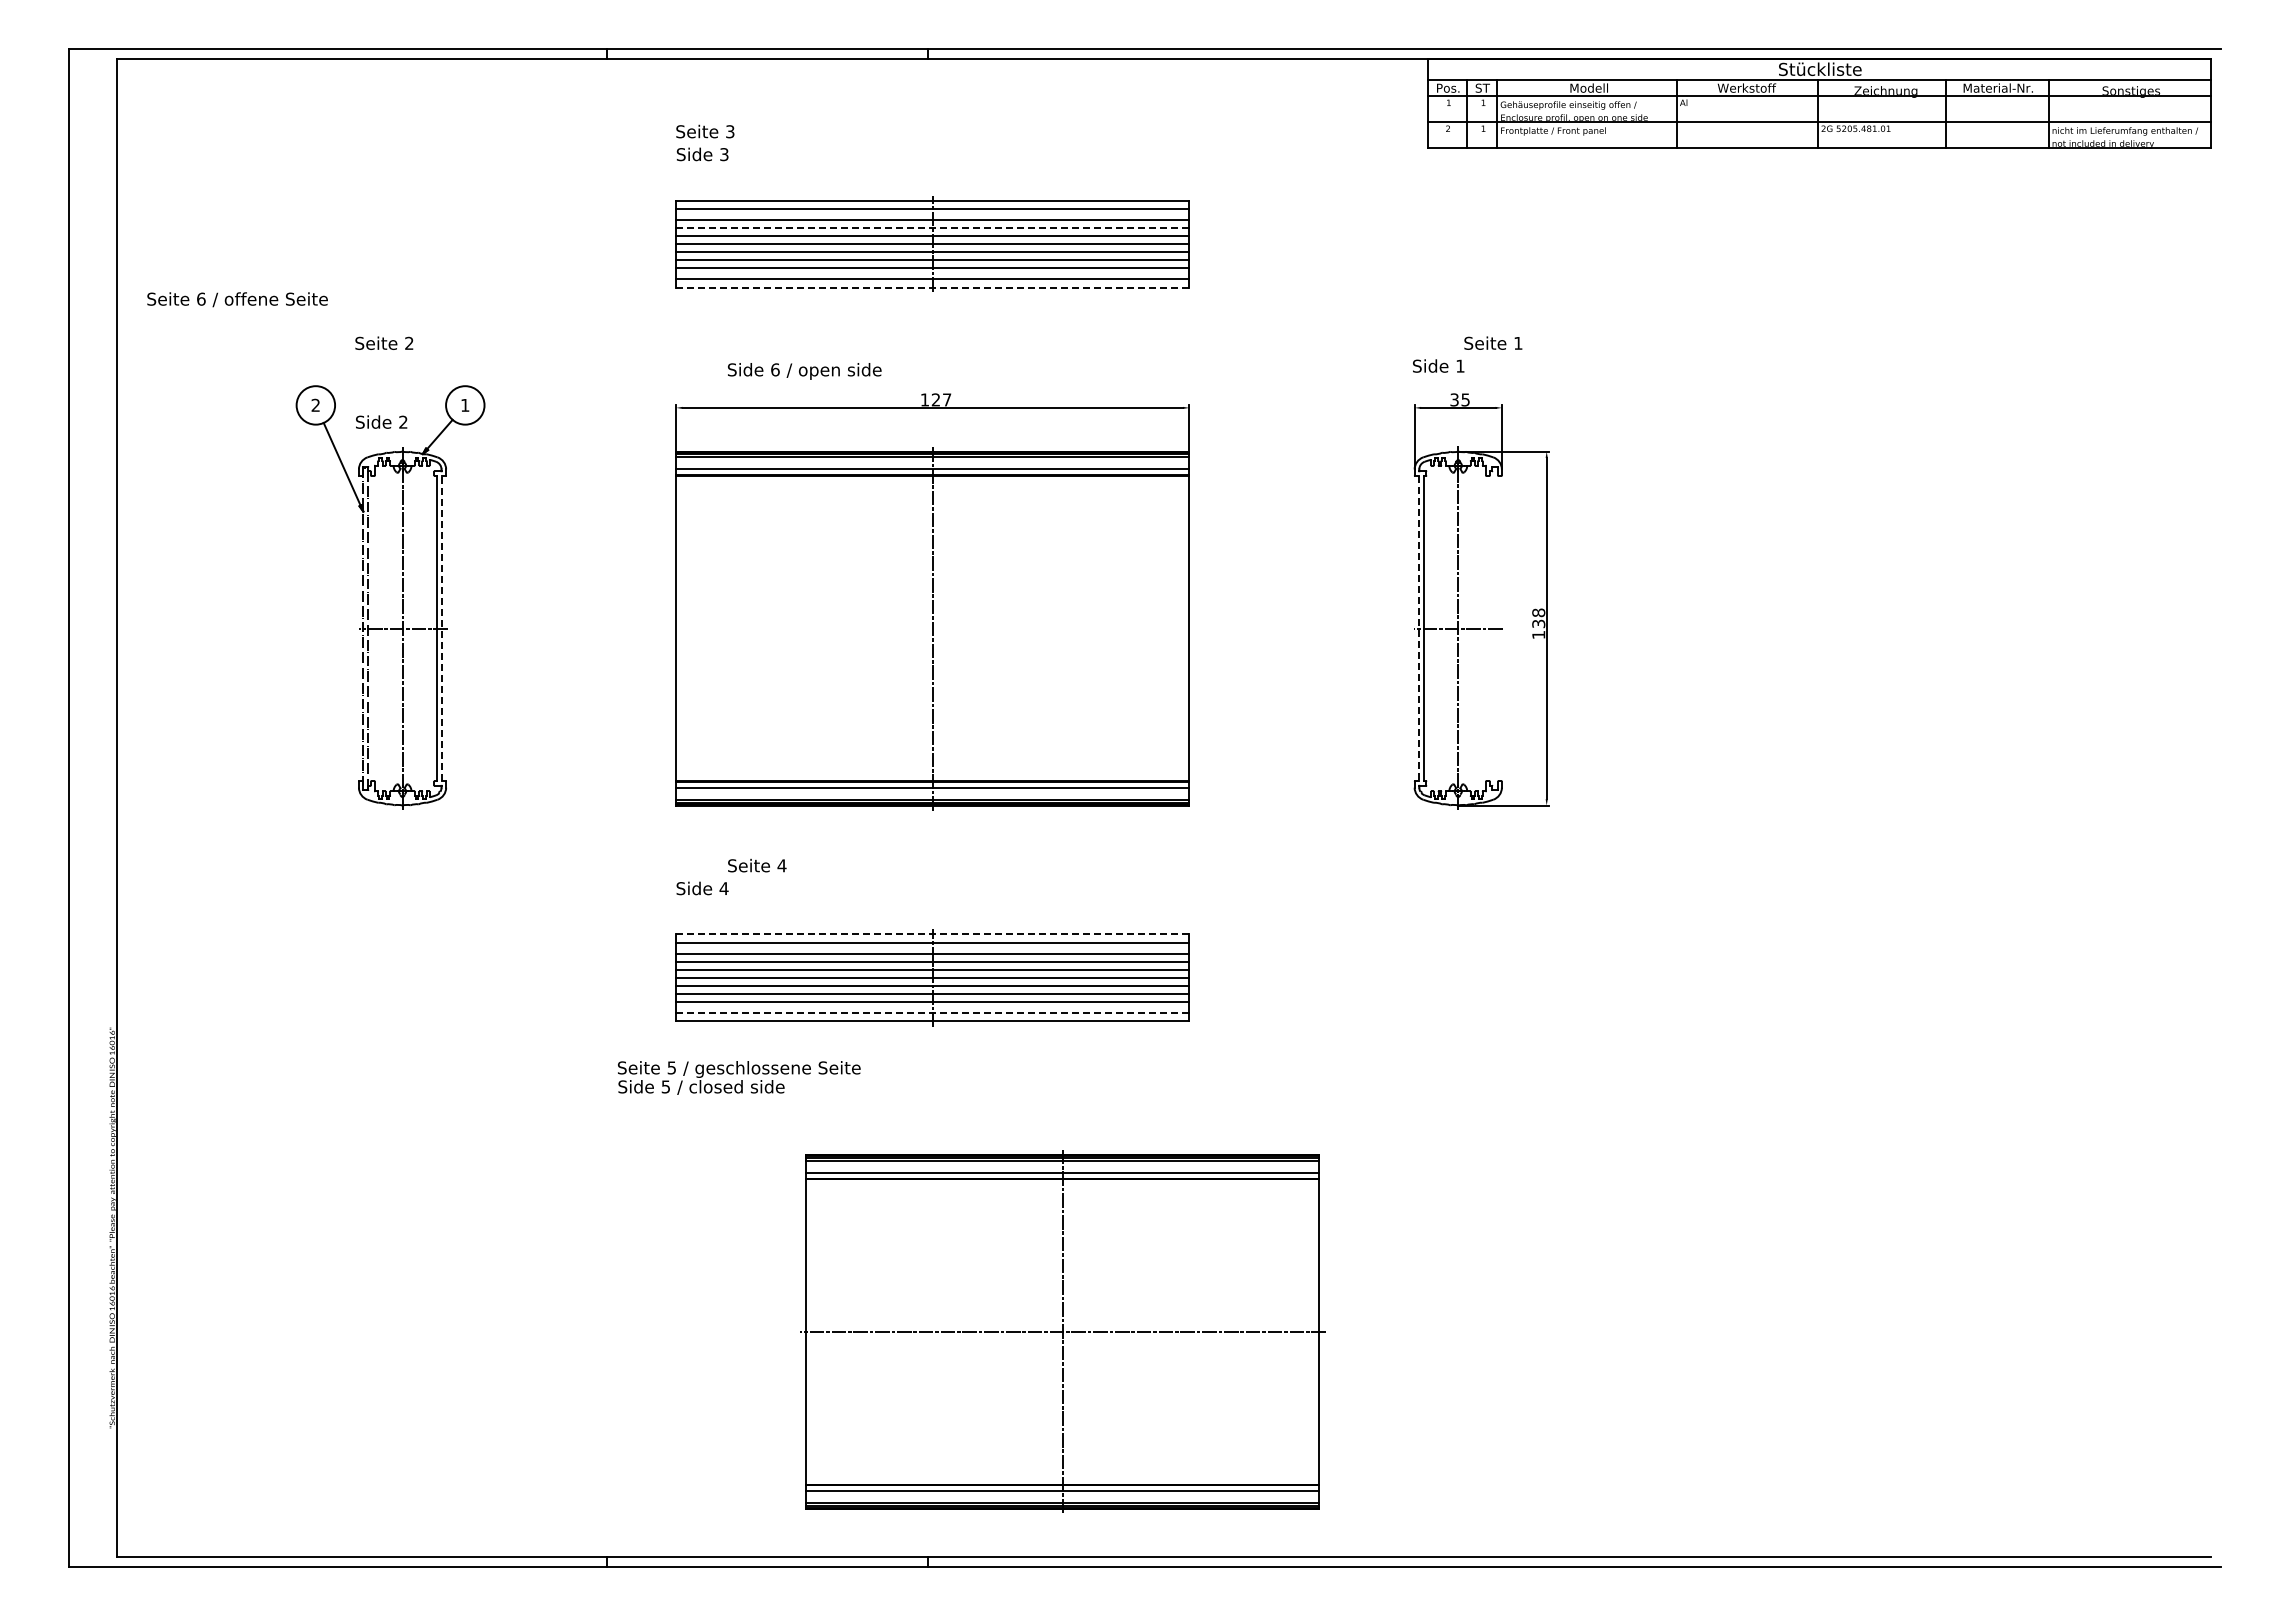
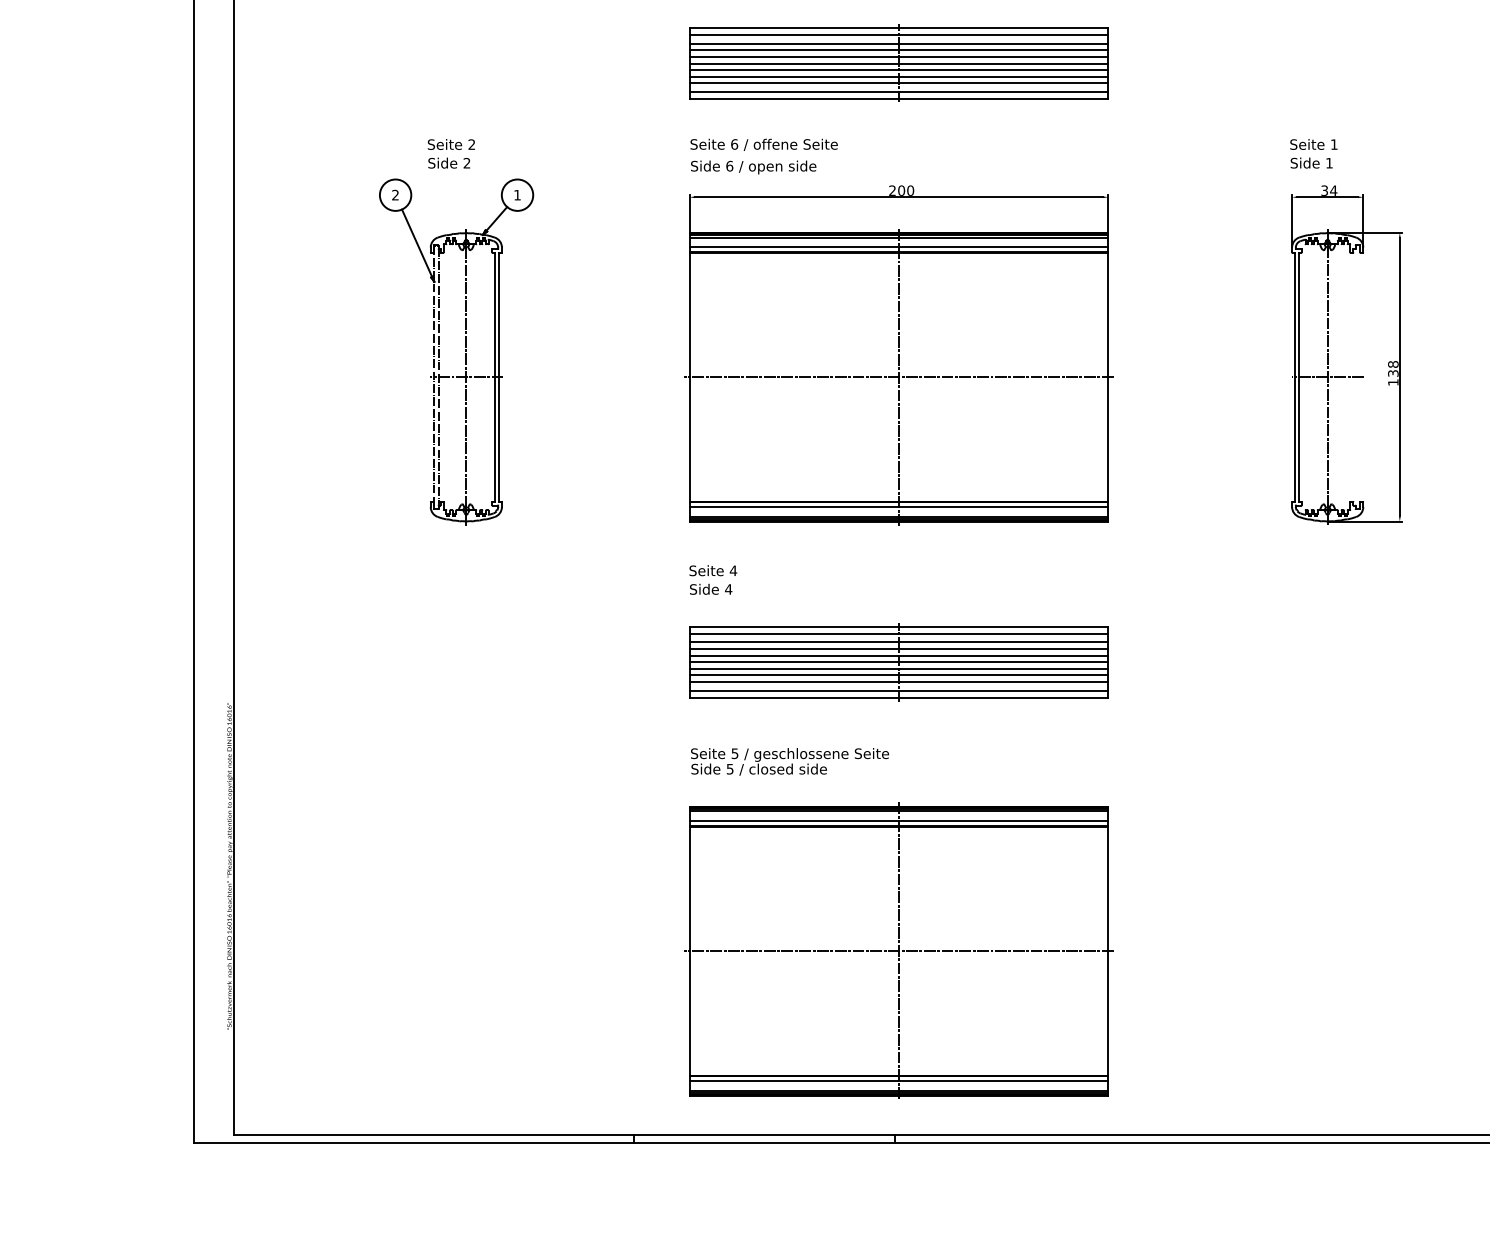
line: (932, 228) -> (898, 50), dashed -> solid
line: (932, 287) -> (898, 99), dashed -> solid
text: (237, 299) -> (764, 144), moved
text: (1493, 342) -> (1314, 143), moved
text: (804, 371) -> (753, 167), moved
text: (935, 399) -> (901, 190), 127 -> 200
text: (1465, 399) -> (1333, 190), 35 -> 34
text: (381, 421) -> (449, 162), moved
line: (442, 628) -> (498, 377), dashed -> solid
line: (932, 628) -> (898, 377), added
line: (1418, 628) -> (1295, 377), dashed -> solid
text: (757, 865) -> (713, 570), moved
line: (932, 934) -> (898, 626), dashed -> solid
line: (932, 1012) -> (898, 690), dashed -> solid
text: (739, 1077) -> (790, 761), moved
part: (1062, 1331) -> (898, 950), moved

